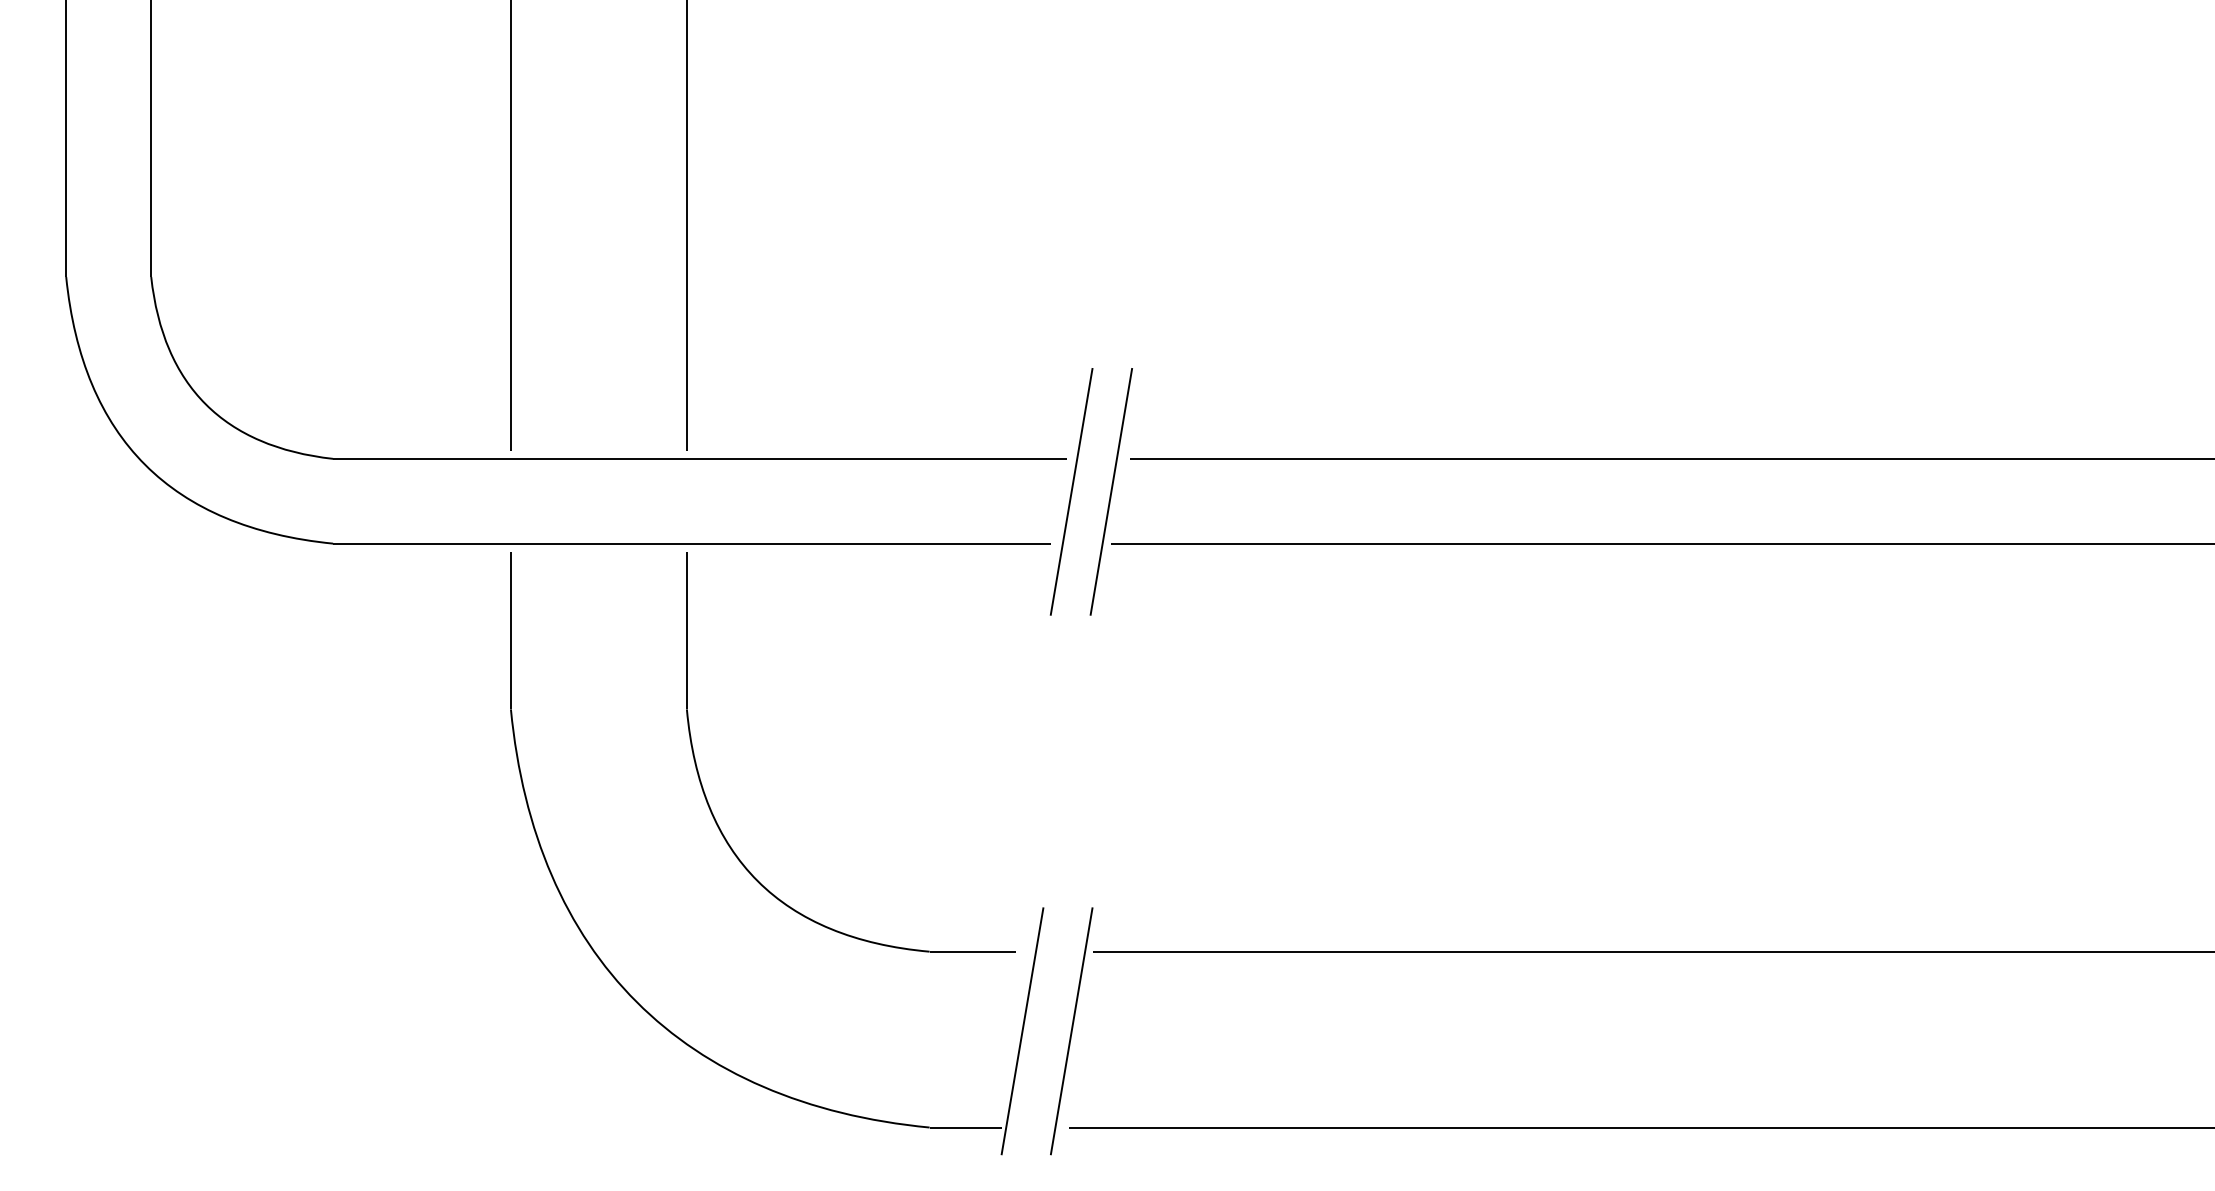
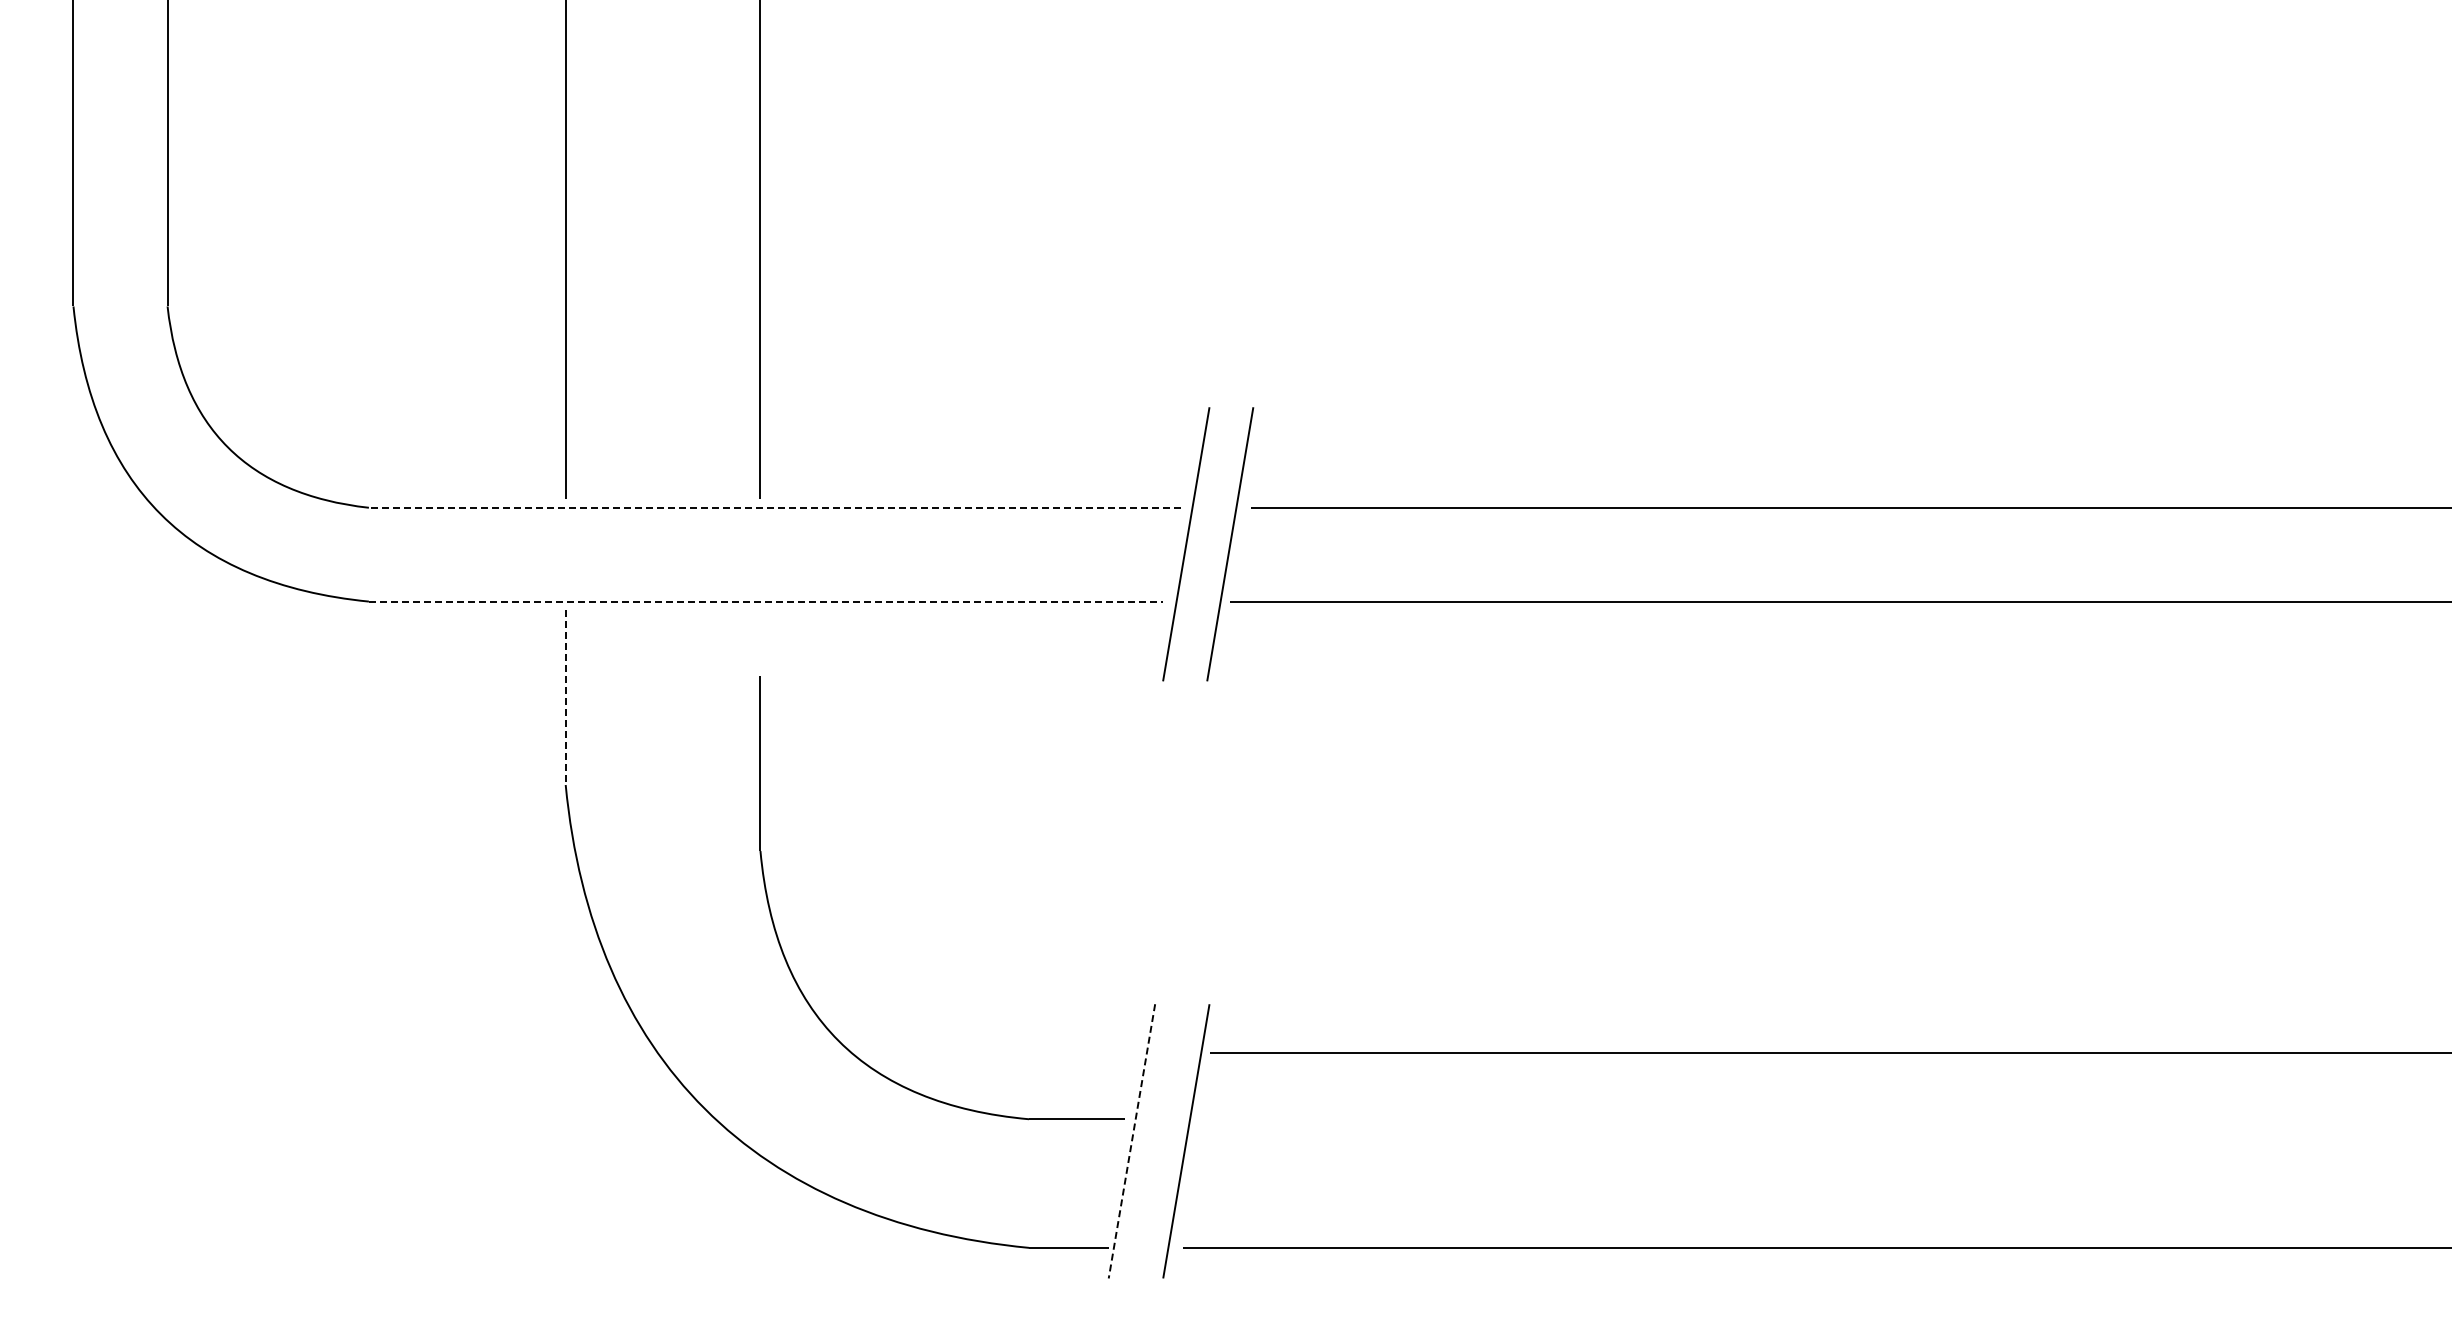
line: (699, 458) -> (774, 507), solid -> dashed
line: (692, 543) -> (766, 601), solid -> dashed
line: (510, 631) -> (565, 698), solid -> dashed
part: (710, 806) -> (786, 958), moved
line: (1022, 1031) -> (1131, 1141), solid -> dashed

